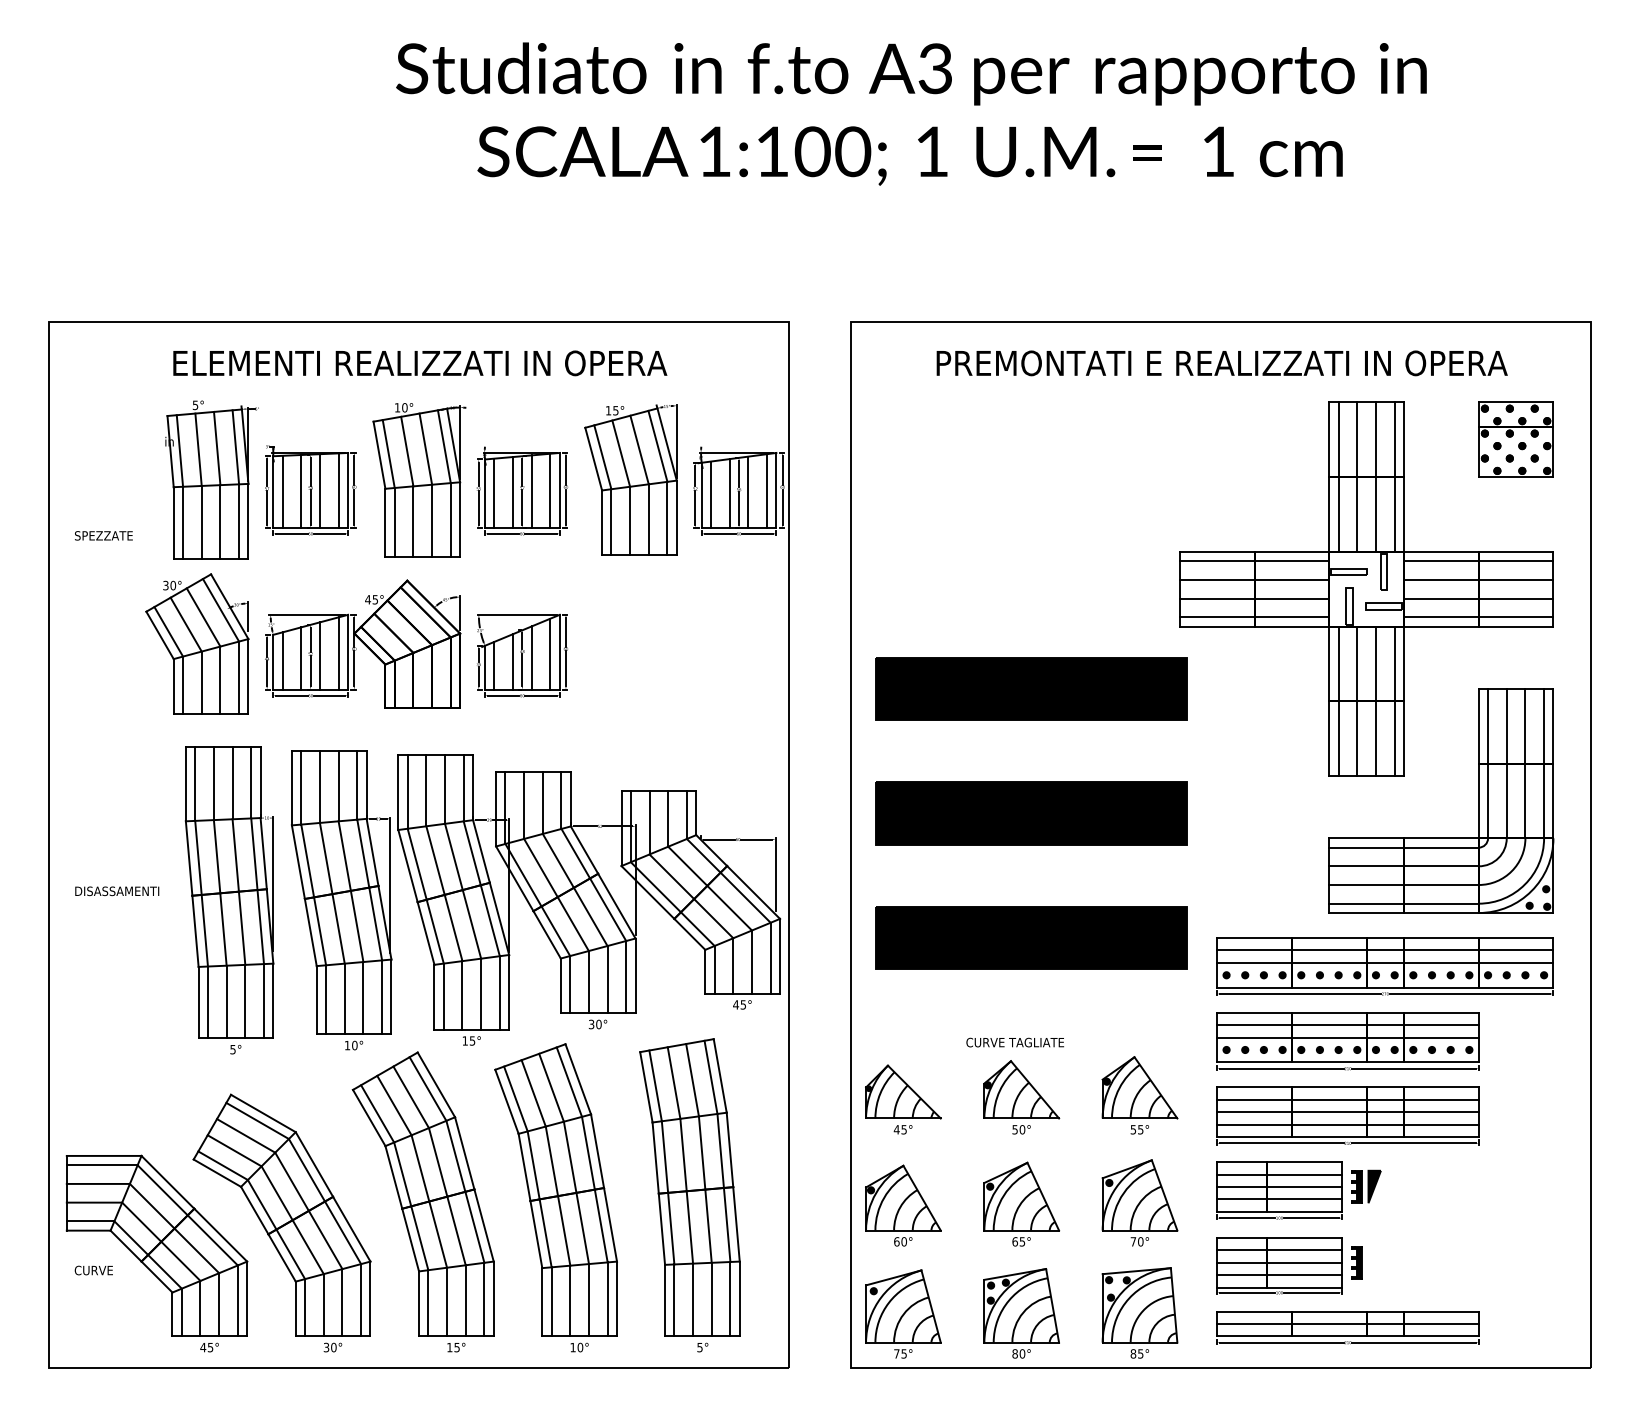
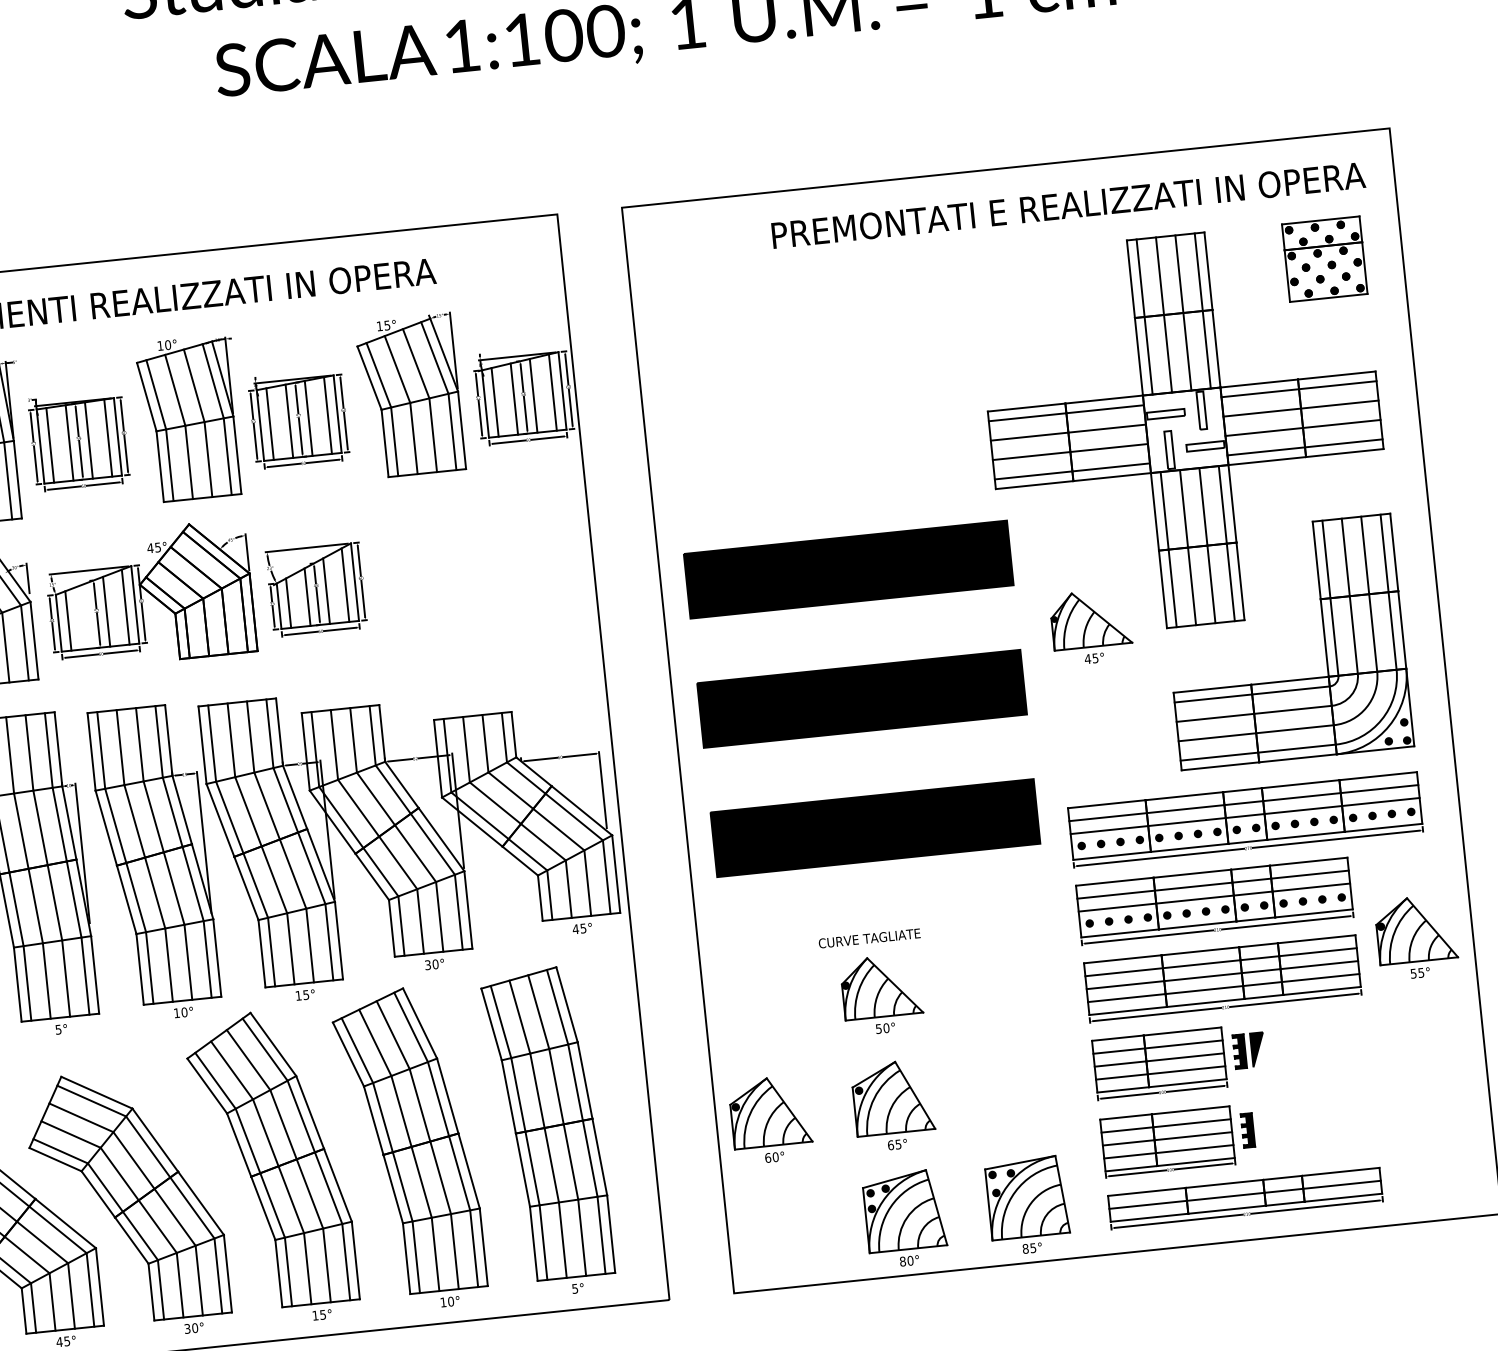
text: (1221, 363) -> (1067, 205), moved
line: (301, 658) -> (87, 616), removed
part: (1139, 1095) -> (1416, 937), moved
part: (903, 1099) -> (1091, 627), moved
part: (1139, 1202) -> (1015, 1091), removed
part: (903, 1313) -> (782, 1231), removed

